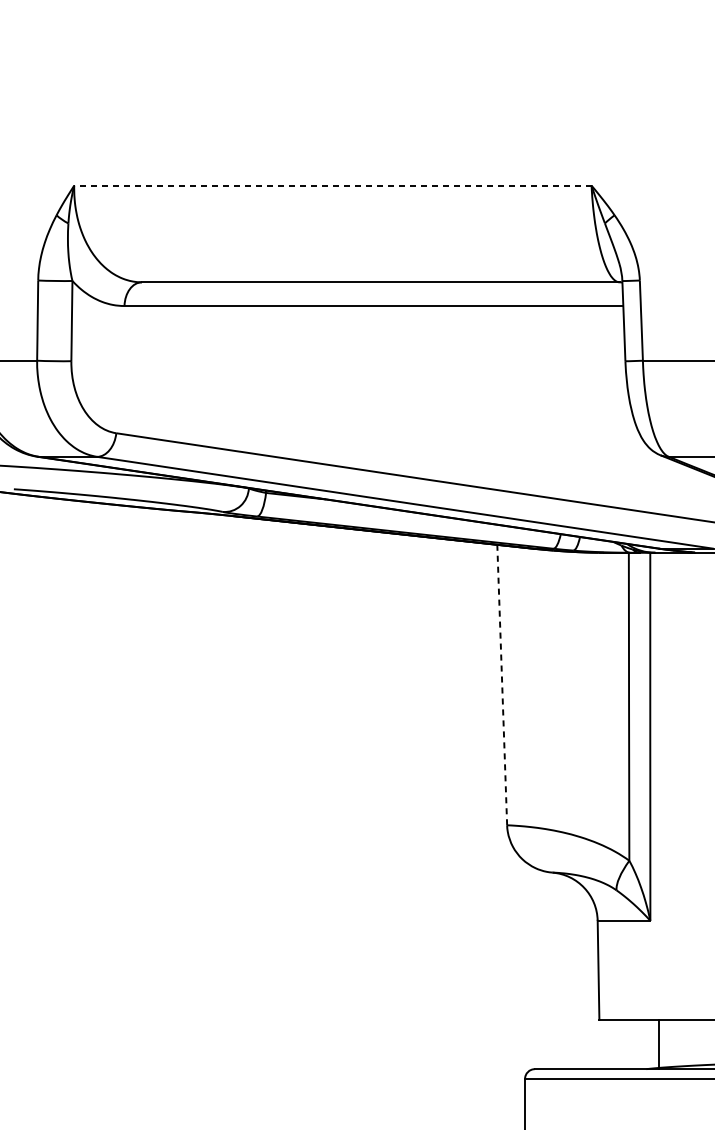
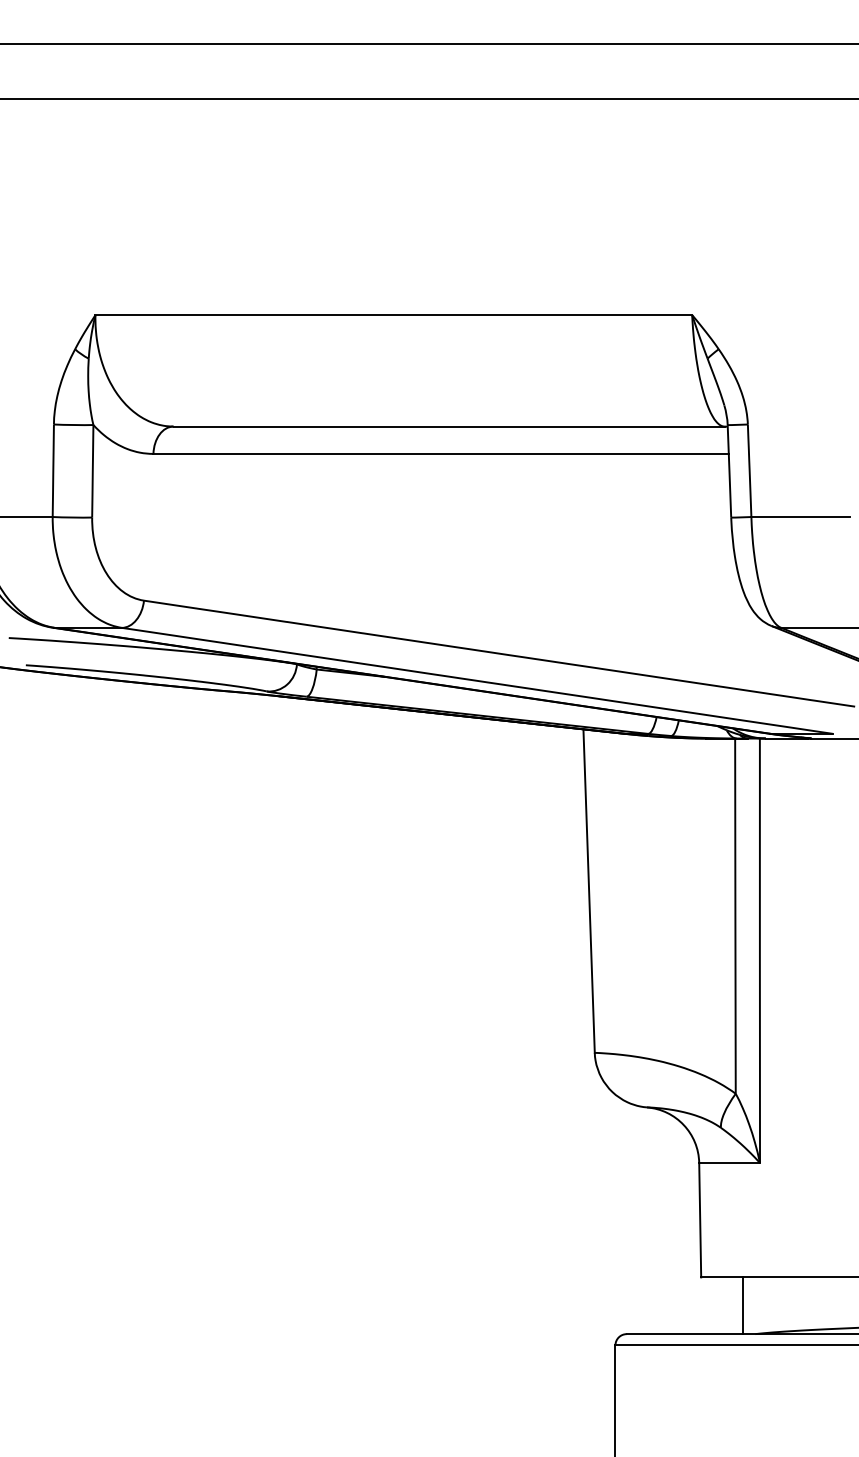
line: (332, 186) -> (393, 315), dashed -> solid
line: (502, 685) -> (589, 891), dashed -> solid
line: (659, 1044) -> (743, 1305), moved

